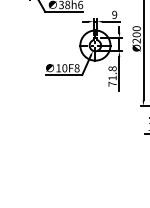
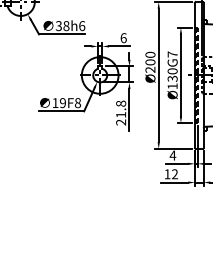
text: (114, 15) -> (123, 38), 9 -> 6
text: (64, 68) -> (62, 103), 10F8 -> 19F8
text: (112, 84) -> (121, 122), 71.8 -> 21.8

